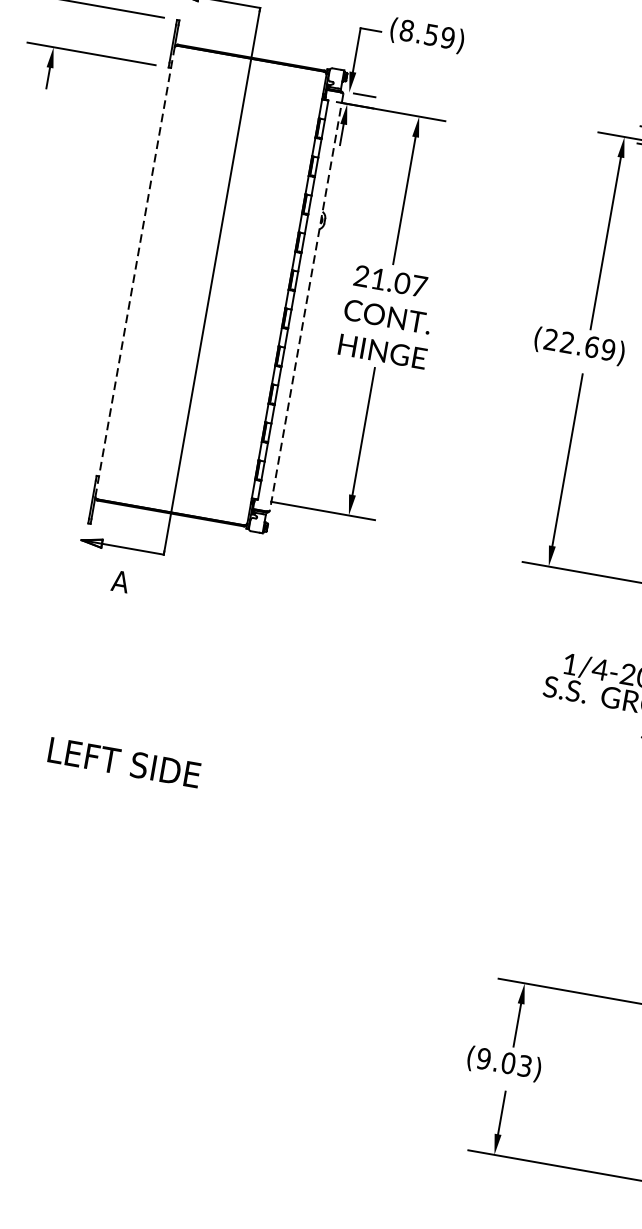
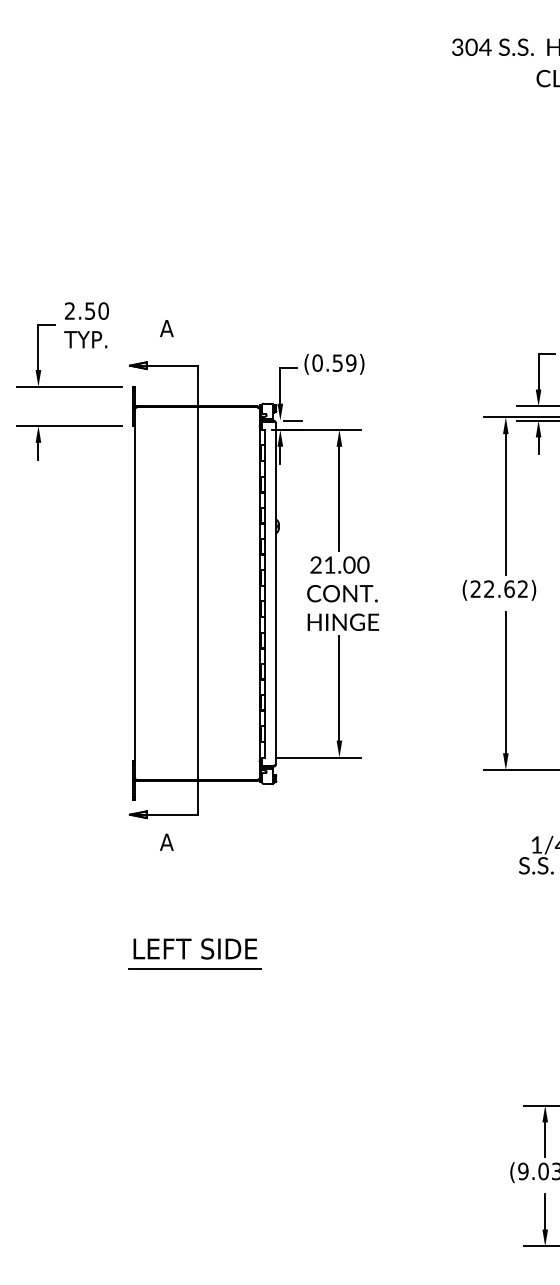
text: (406, 29) -> (317, 362), (8.59) -> (0.59)
line: (134, 271) -> (134, 593), dashed -> solid
text: (419, 285) -> (363, 564), 21.07 -> 21.00
line: (306, 302) -> (275, 593), dashed -> solid
text: (608, 349) -> (522, 588), (22.69) -> (22.62)
line: (126, 742) -> (194, 969), added
text: (124, 762) -> (195, 948), moved

